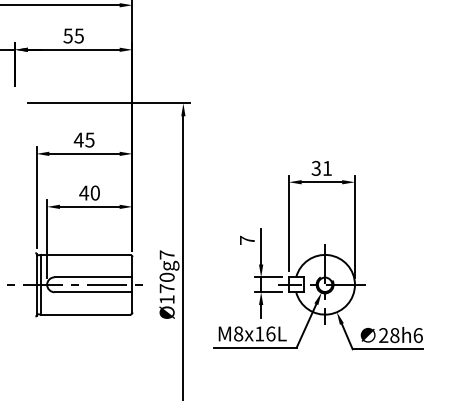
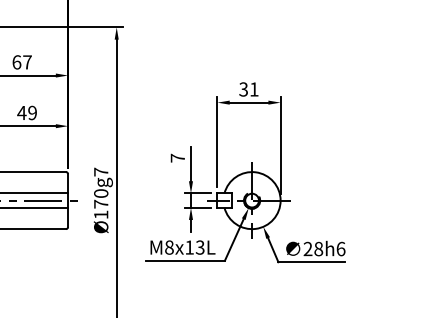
text: (83, 139) -> (21, 61), 45 -> 67
text: (94, 192) -> (31, 112), 40 -> 49
text: (270, 333) -> (199, 247), M8x16L -> M8x13L

